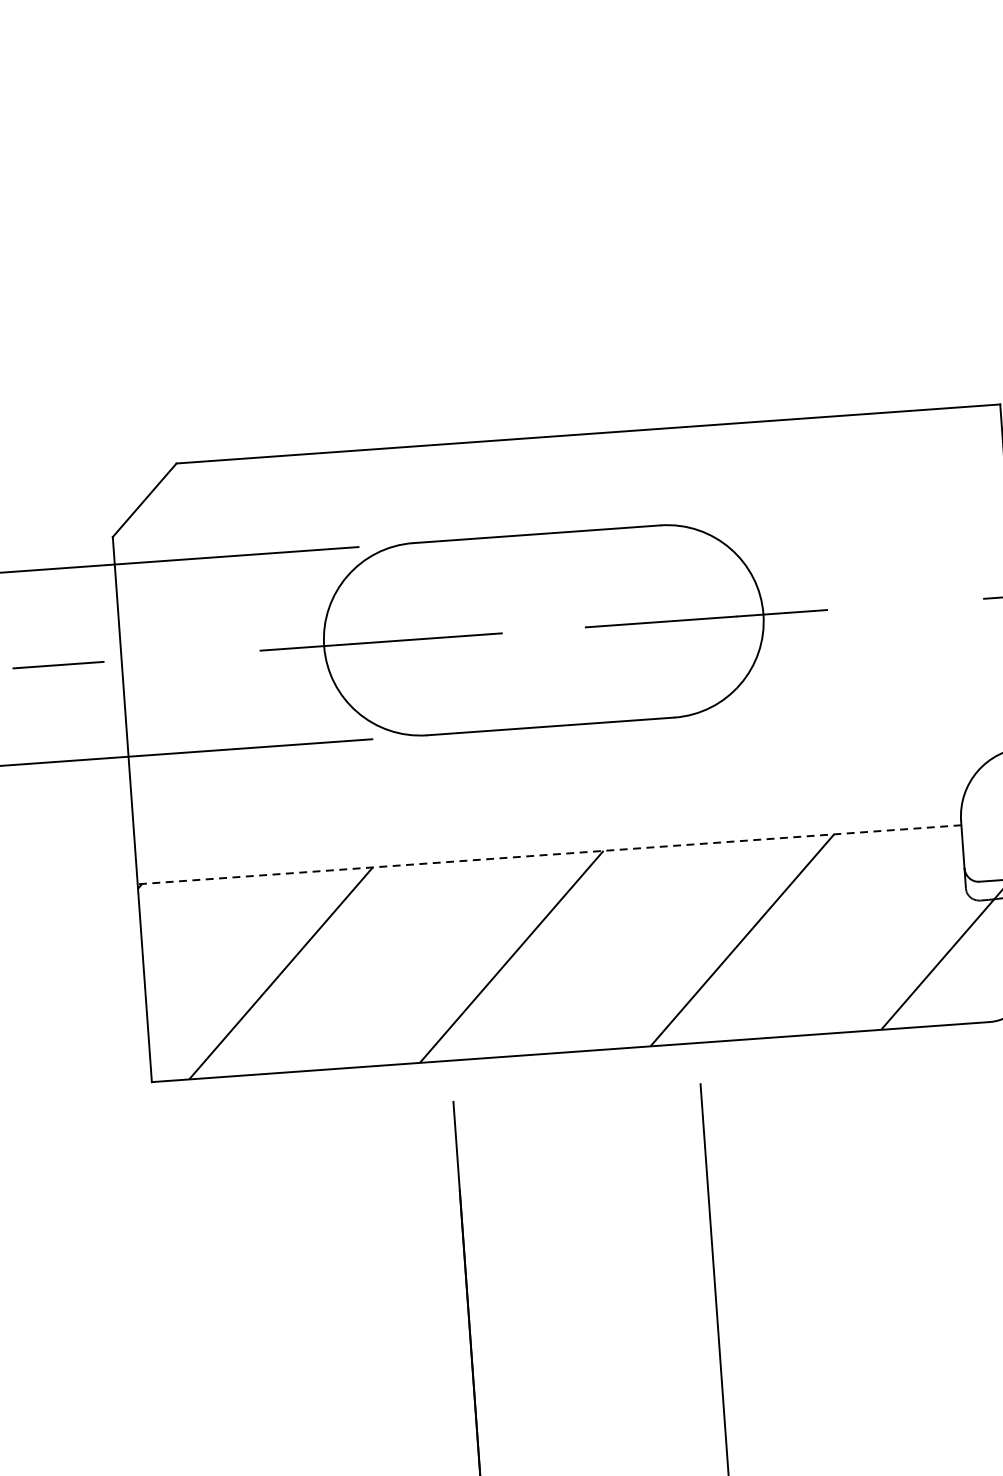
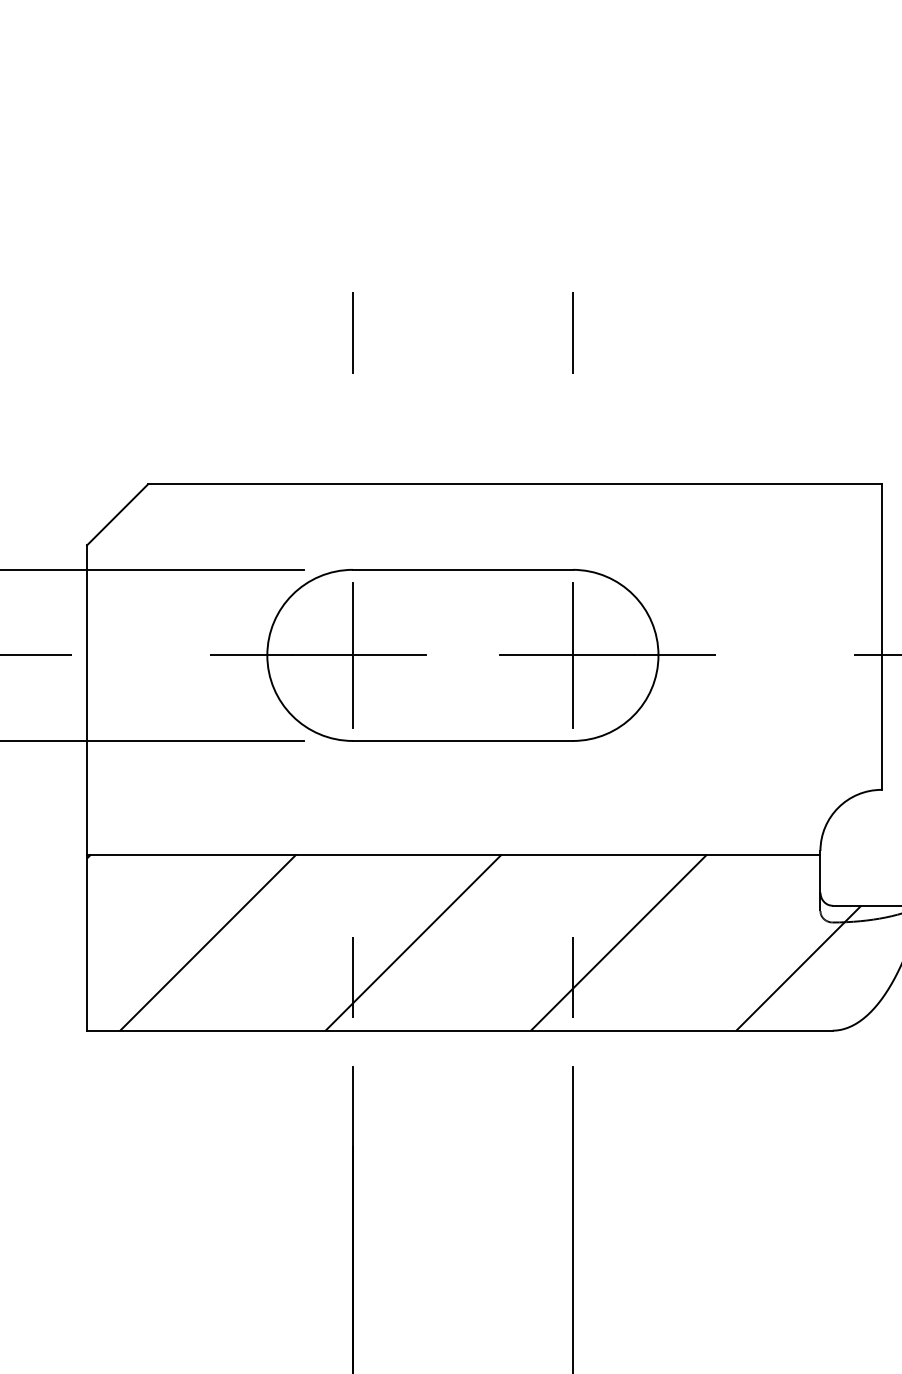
line: (640, 259) -> (572, 333), added
line: (393, 277) -> (352, 333), added
line: (666, 621) -> (572, 655), added
line: (419, 639) -> (352, 655), added
line: (549, 854) -> (453, 854), dashed -> solid
line: (692, 983) -> (572, 977), added
line: (445, 1000) -> (352, 977), added

